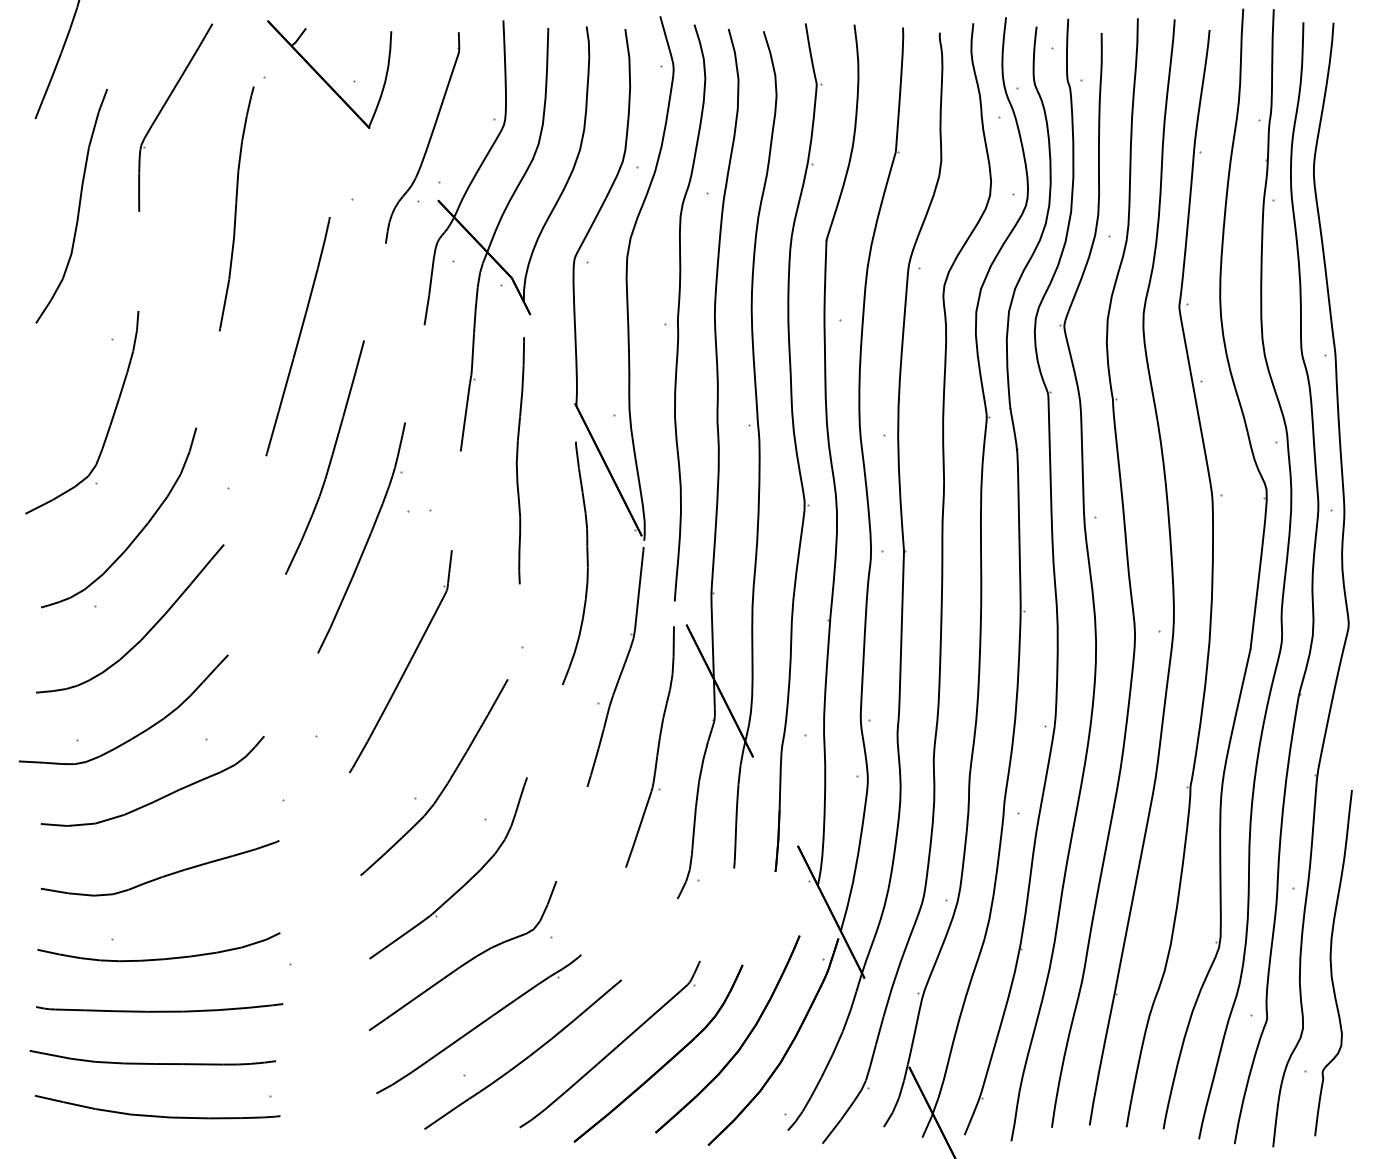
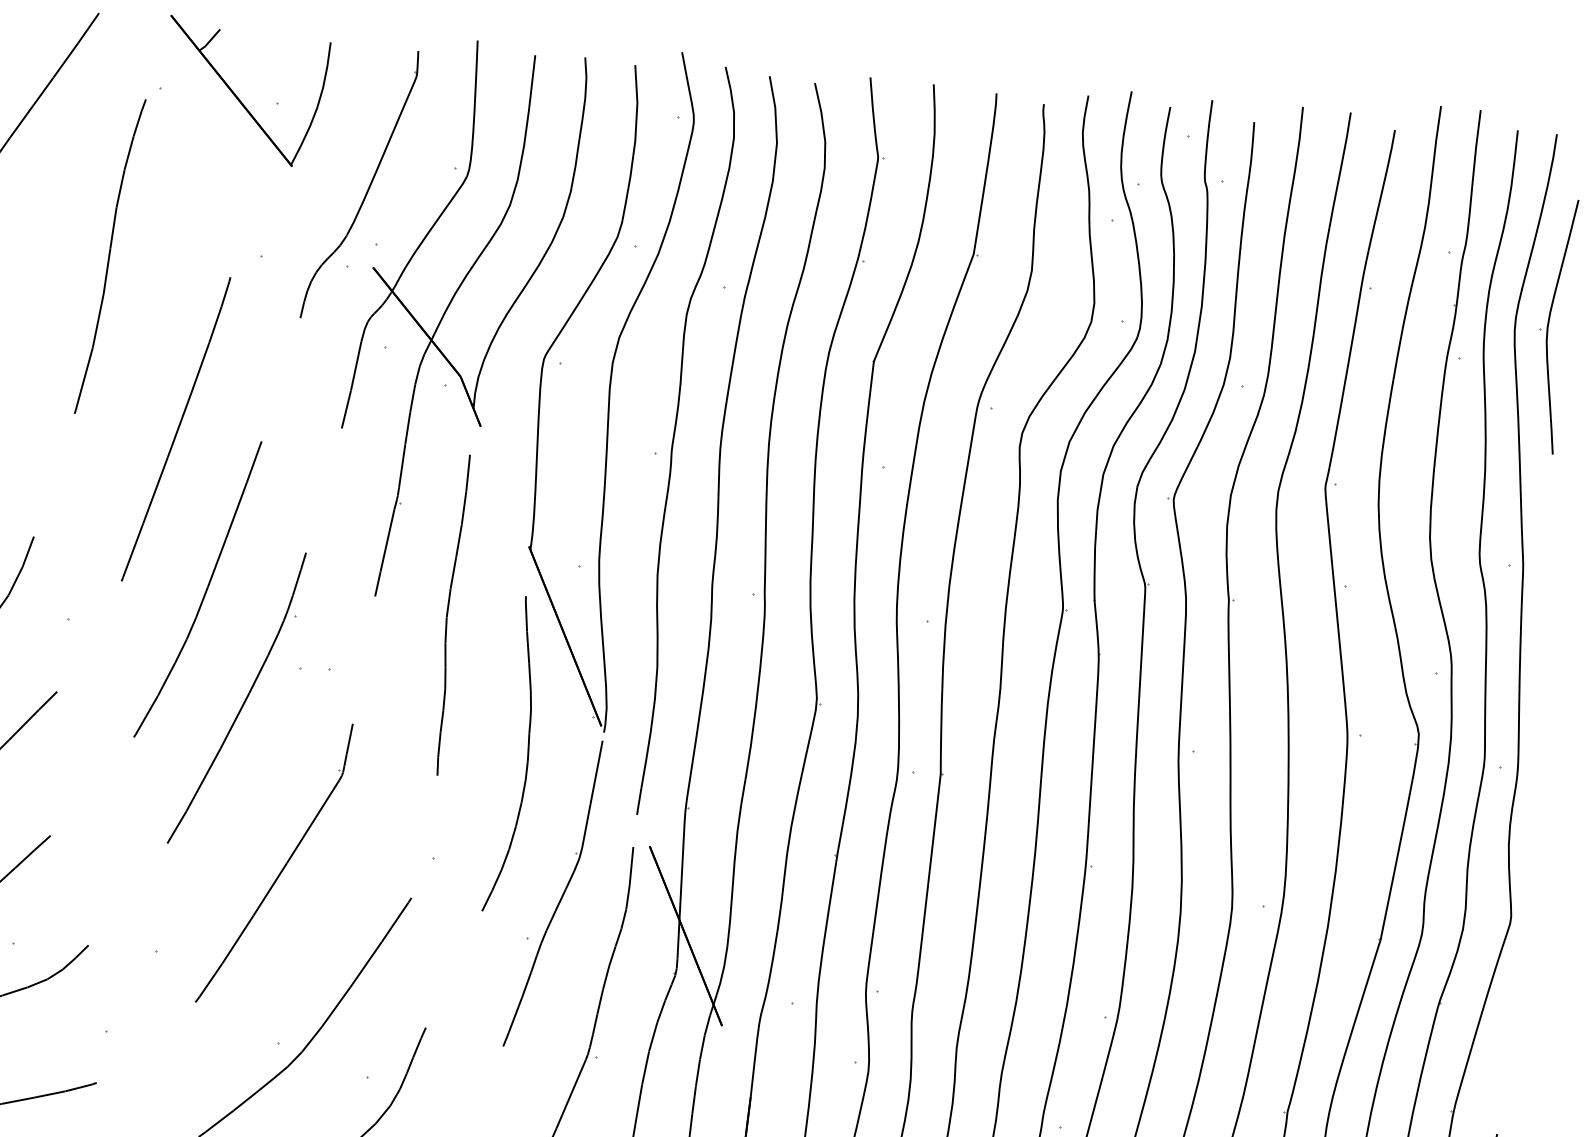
part: (1343, 169) -> (1553, 326), added

